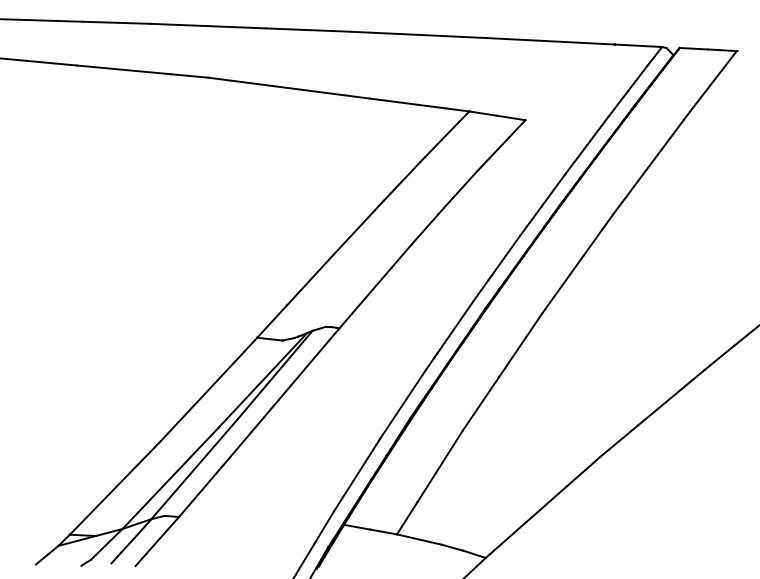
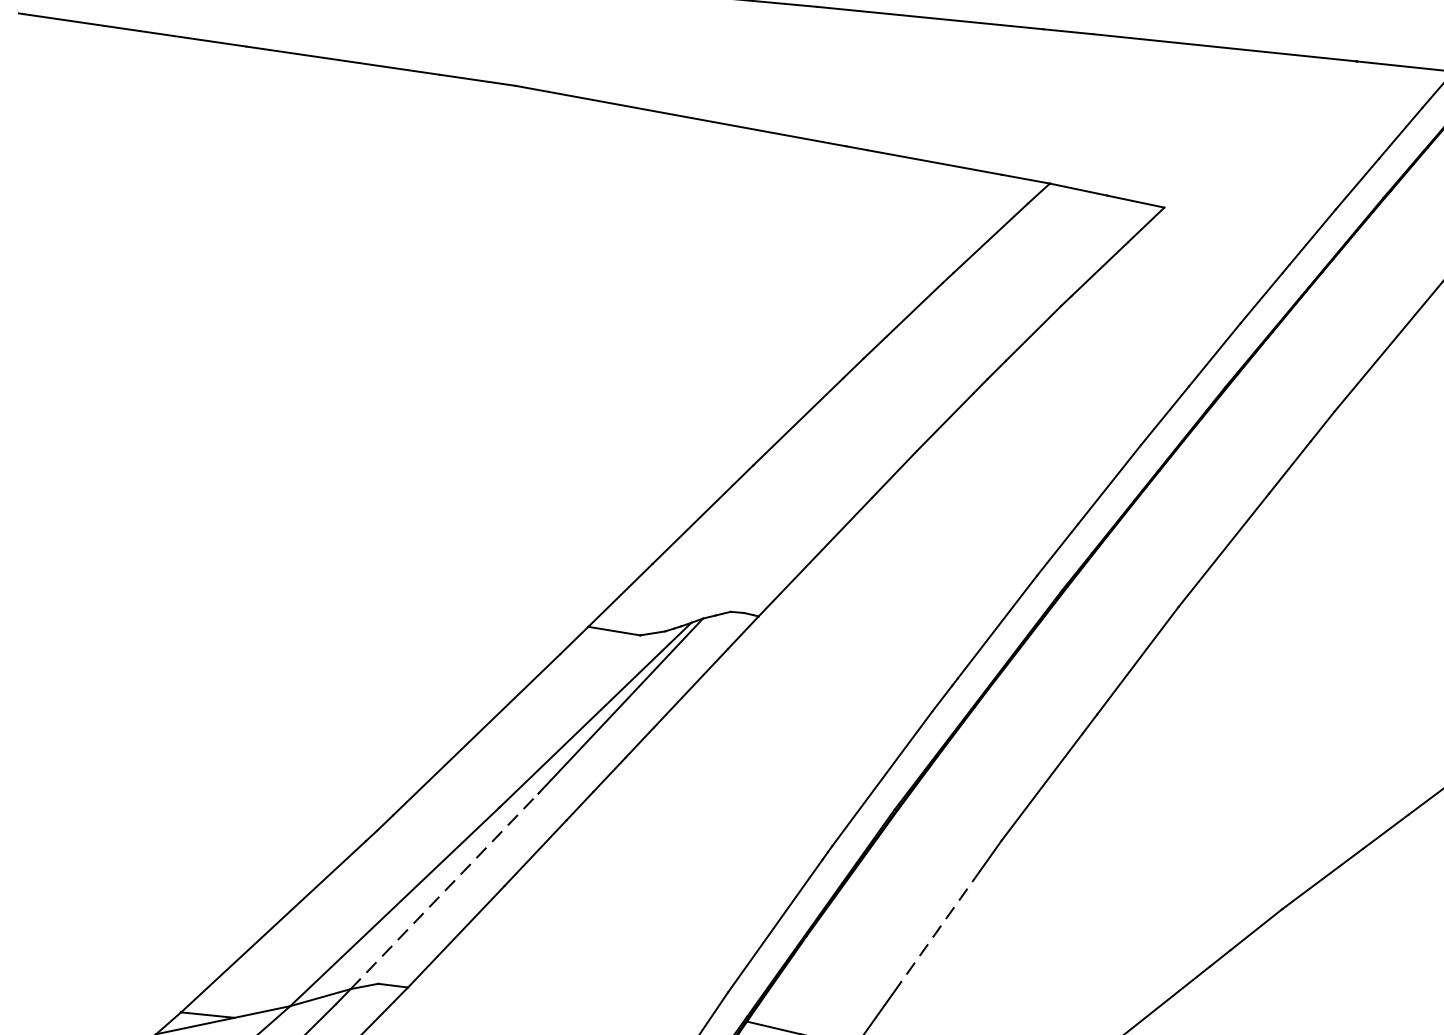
line: (194, 469) -> (444, 891), solid -> dashed
line: (435, 474) -> (940, 927), solid -> dashed

